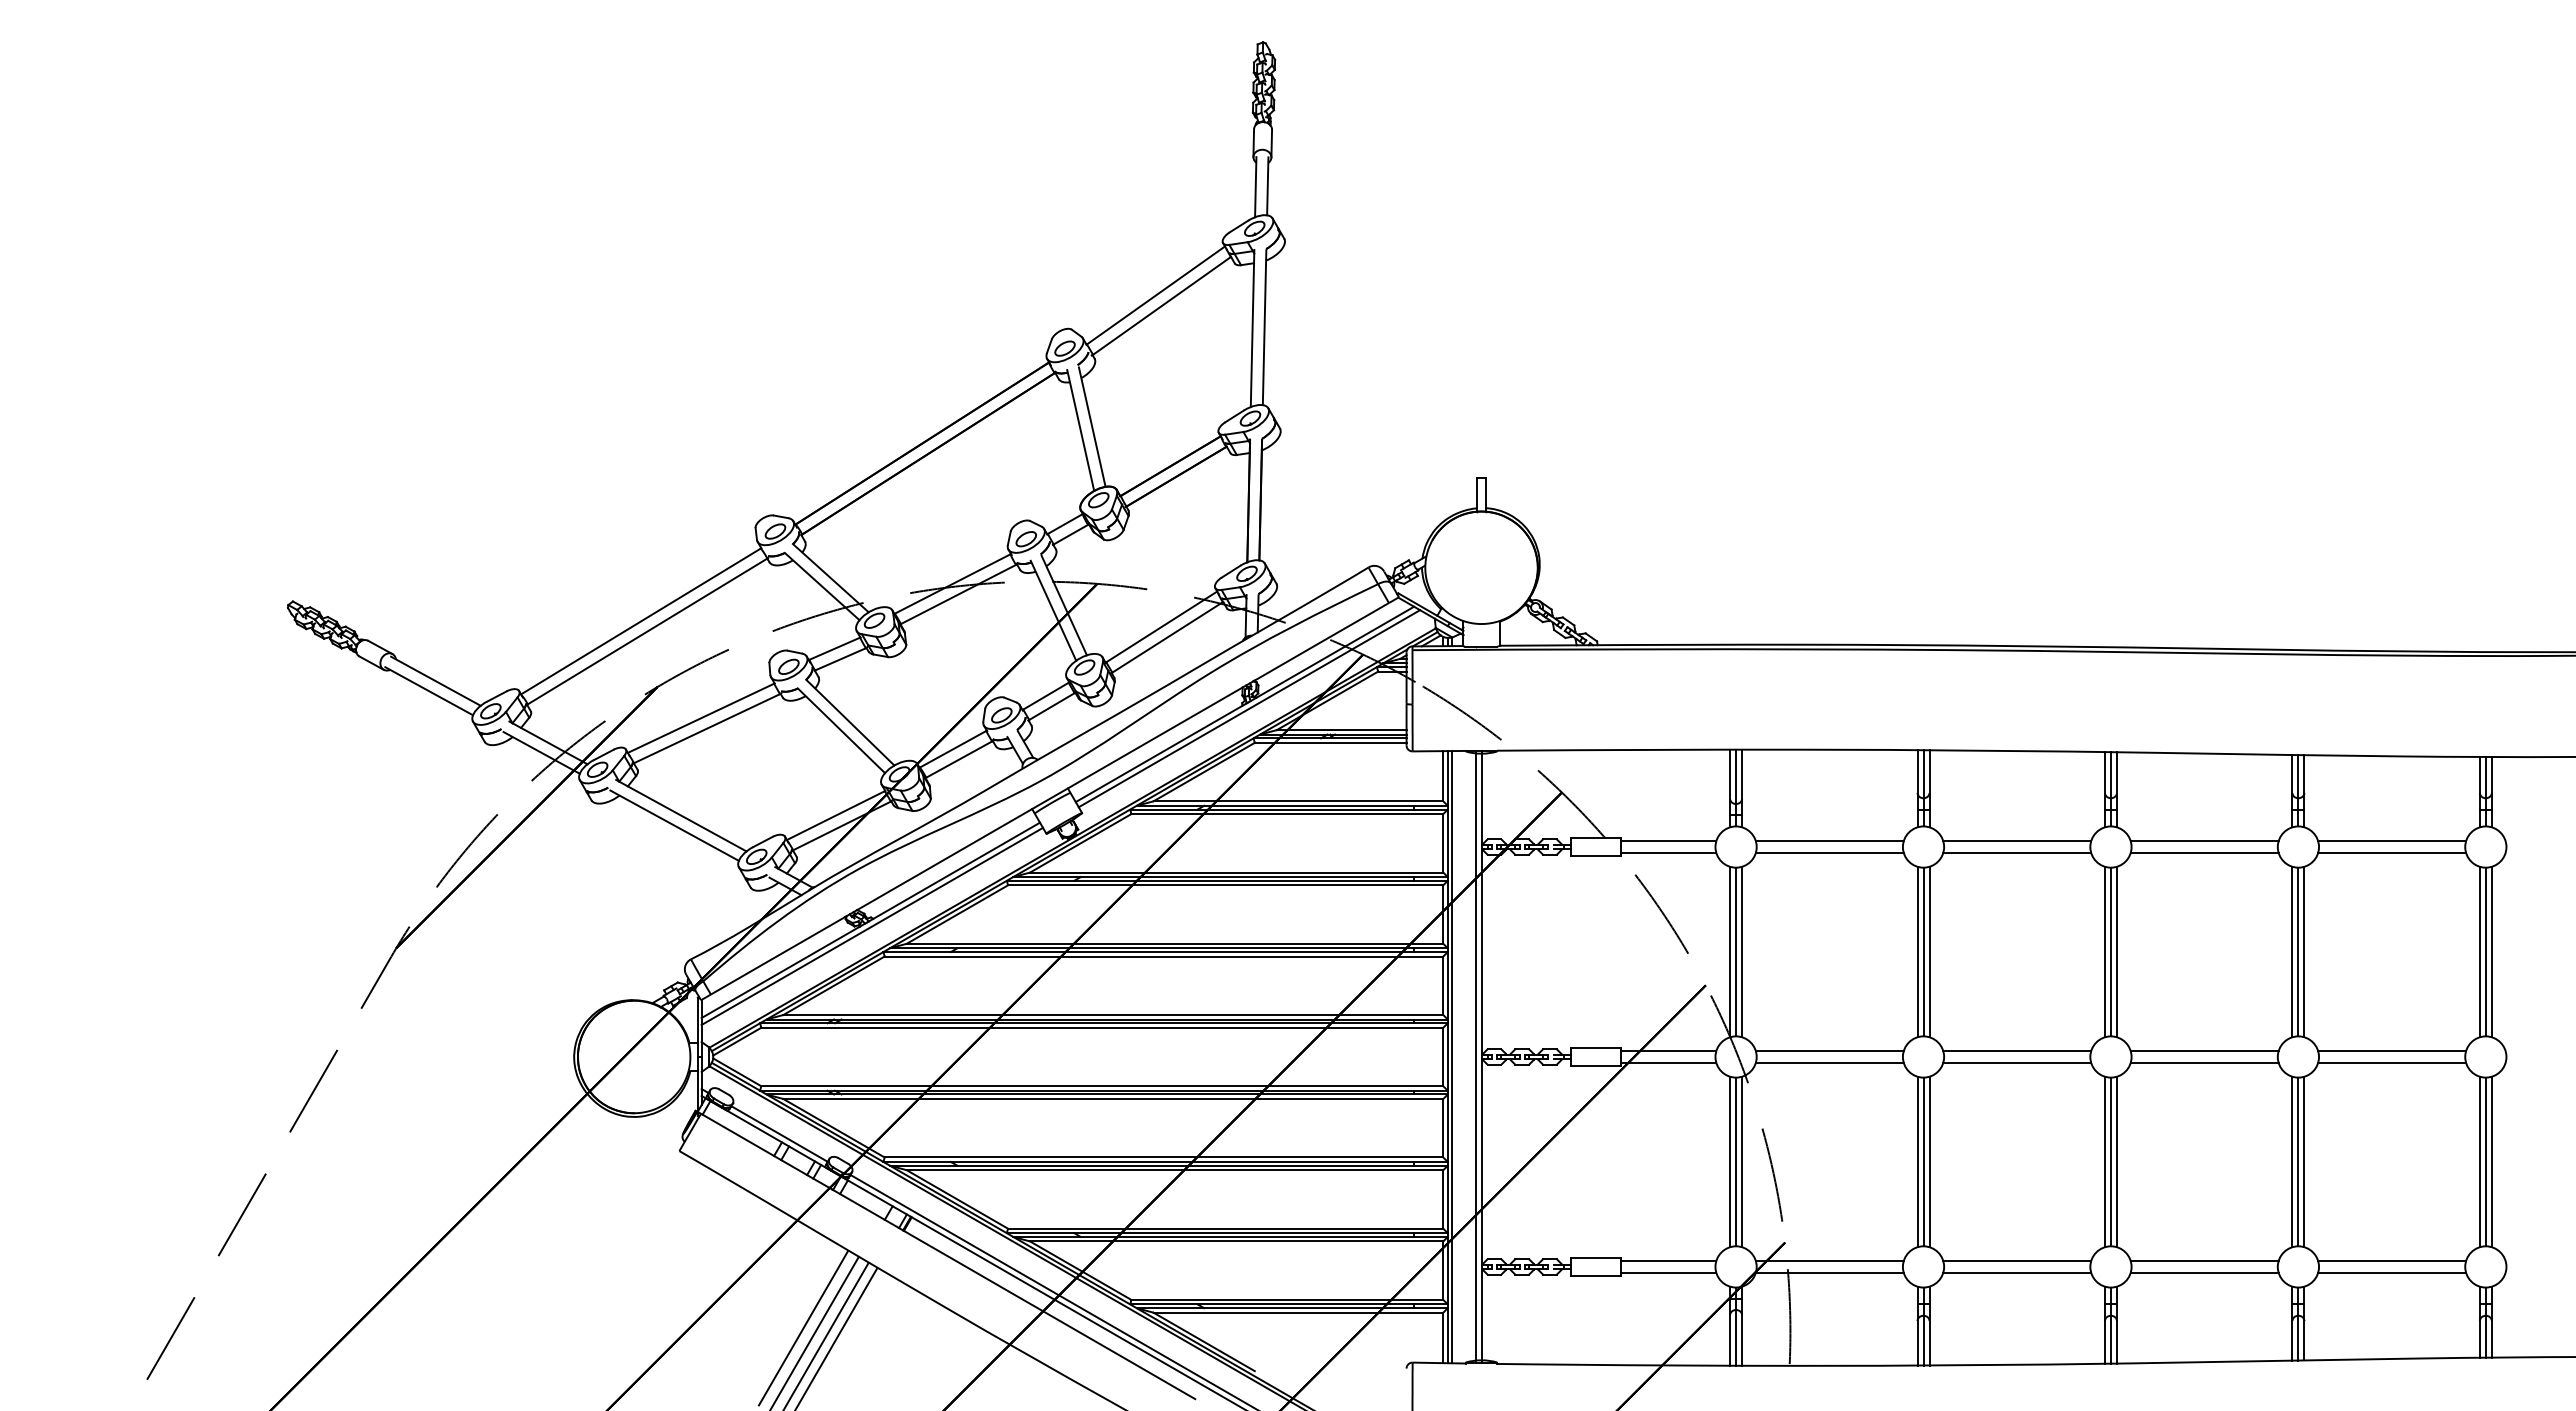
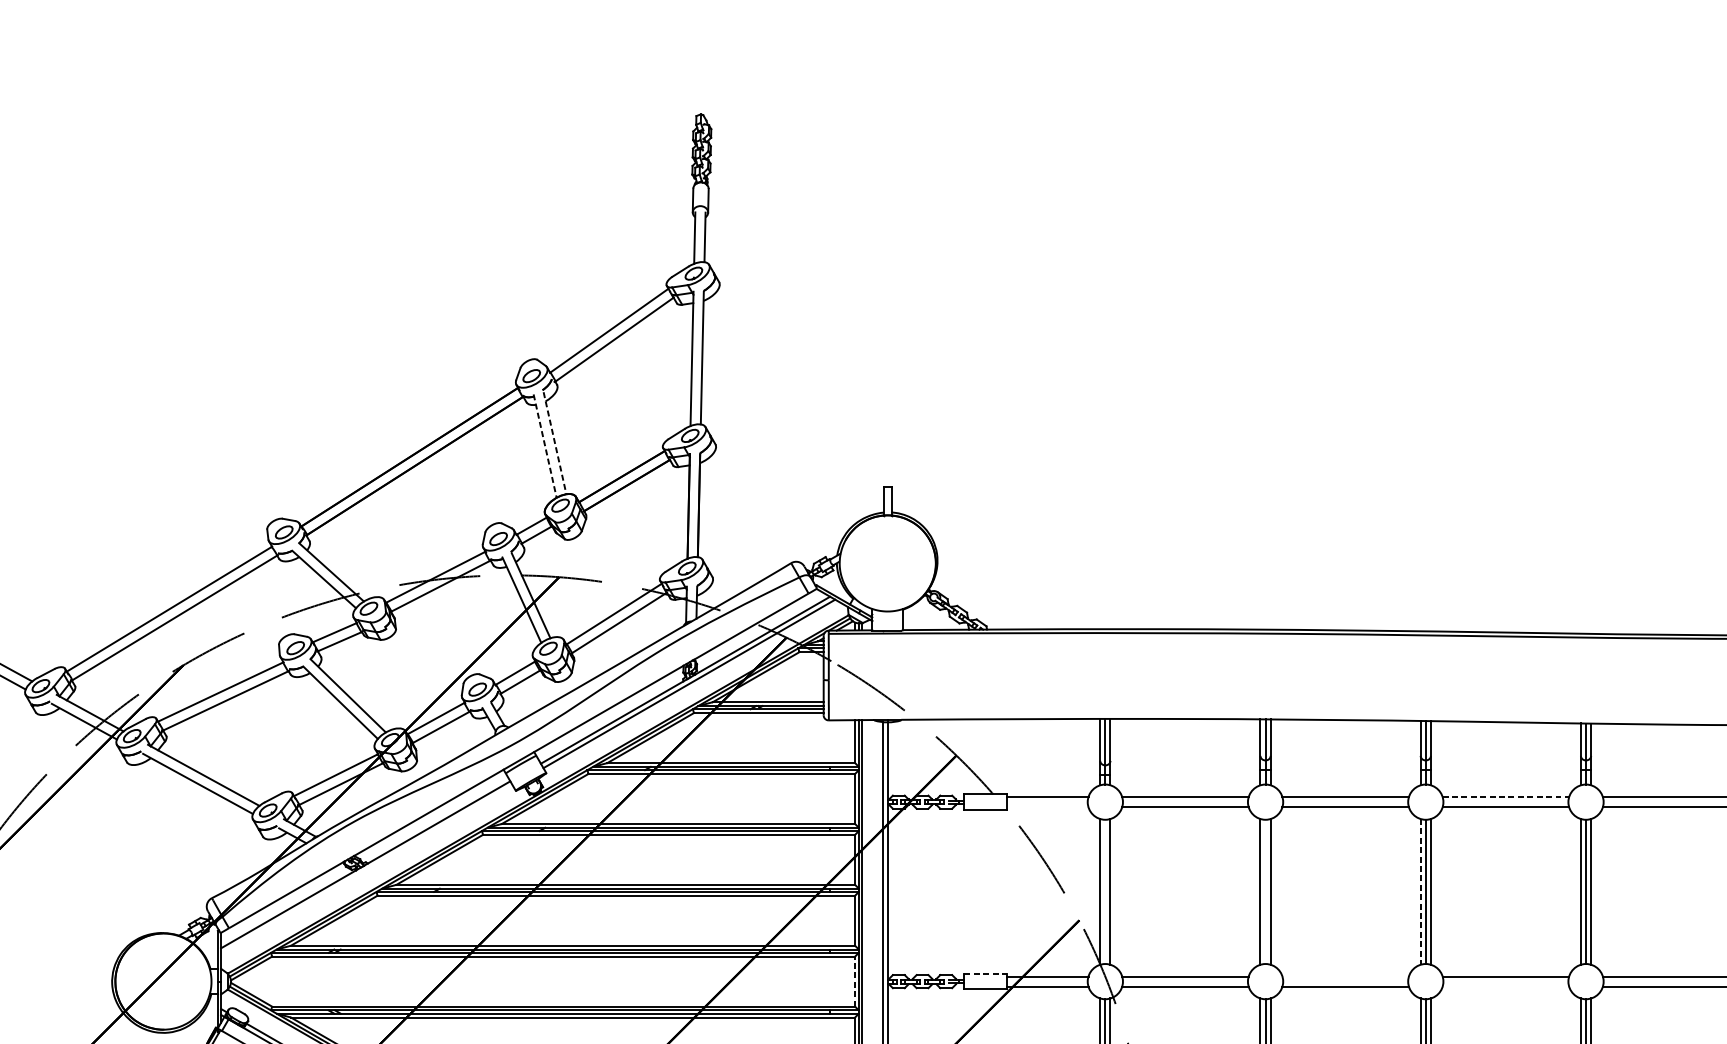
line: (1092, 427) -> (555, 443), solid -> dashed
line: (1080, 430) -> (544, 446), solid -> dashed
line: (2205, 841) -> (1506, 797), solid -> dashed
line: (1668, 853) -> (1047, 807), removed
line: (872, 925) -> (367, 869), removed
line: (1736, 951) -> (1105, 891), removed
line: (1923, 951) -> (1265, 891), removed
line: (2104, 952) -> (1420, 892), solid -> dashed
line: (1595, 1048) -> (985, 974), solid -> dashed
line: (2017, 1051) -> (1345, 976), removed
line: (1443, 1056) -> (855, 981), solid -> dashed
line: (2204, 1063) -> (1505, 987), removed

